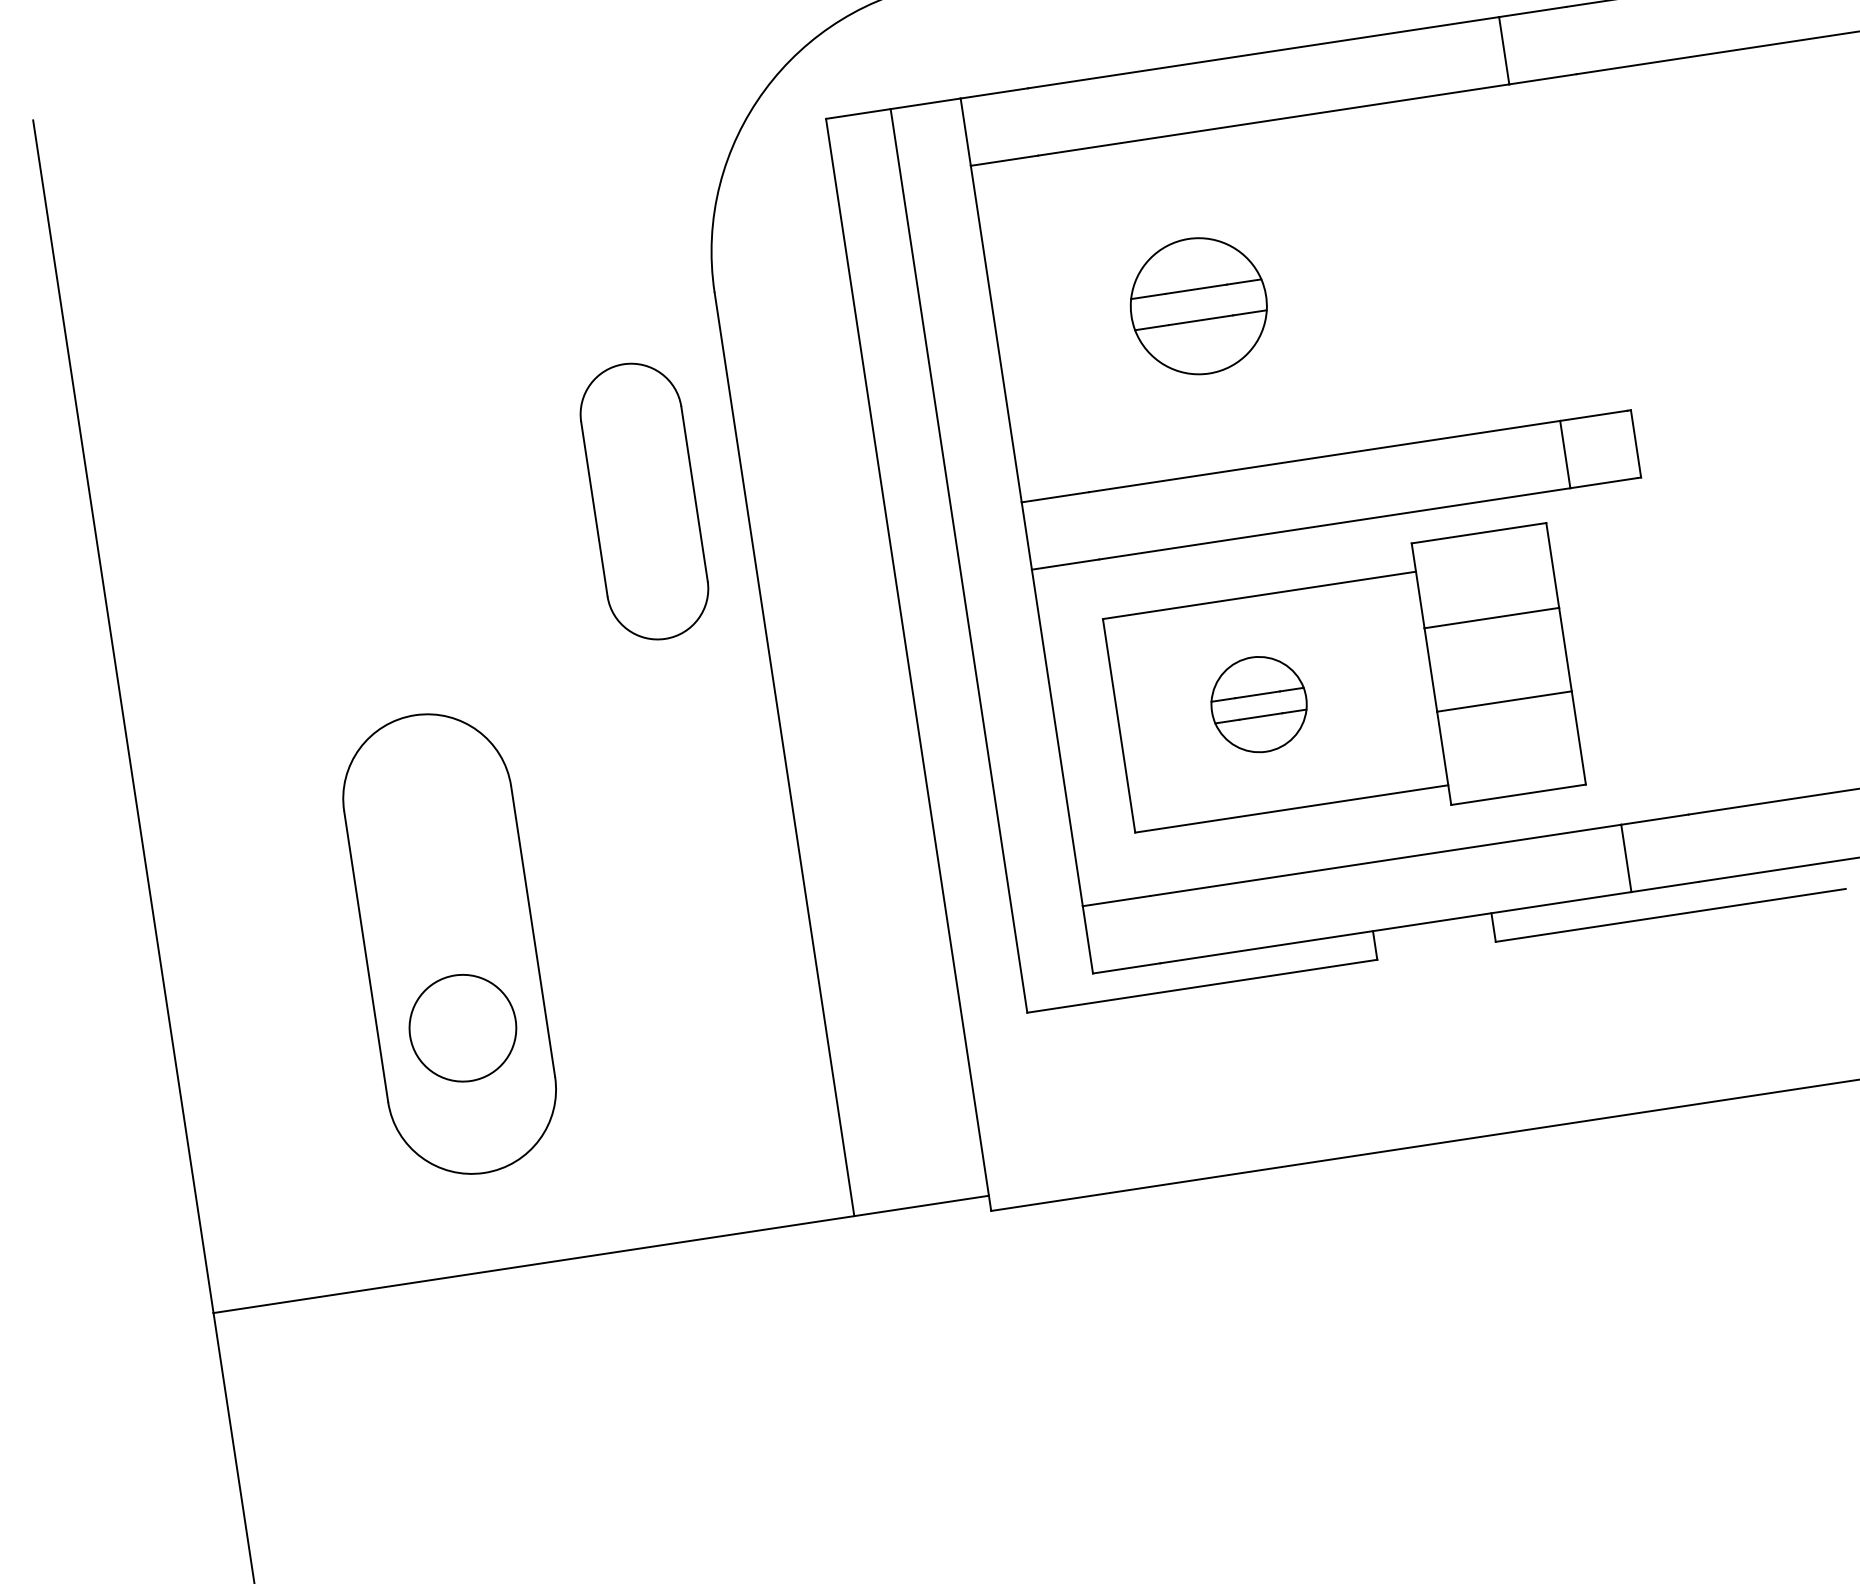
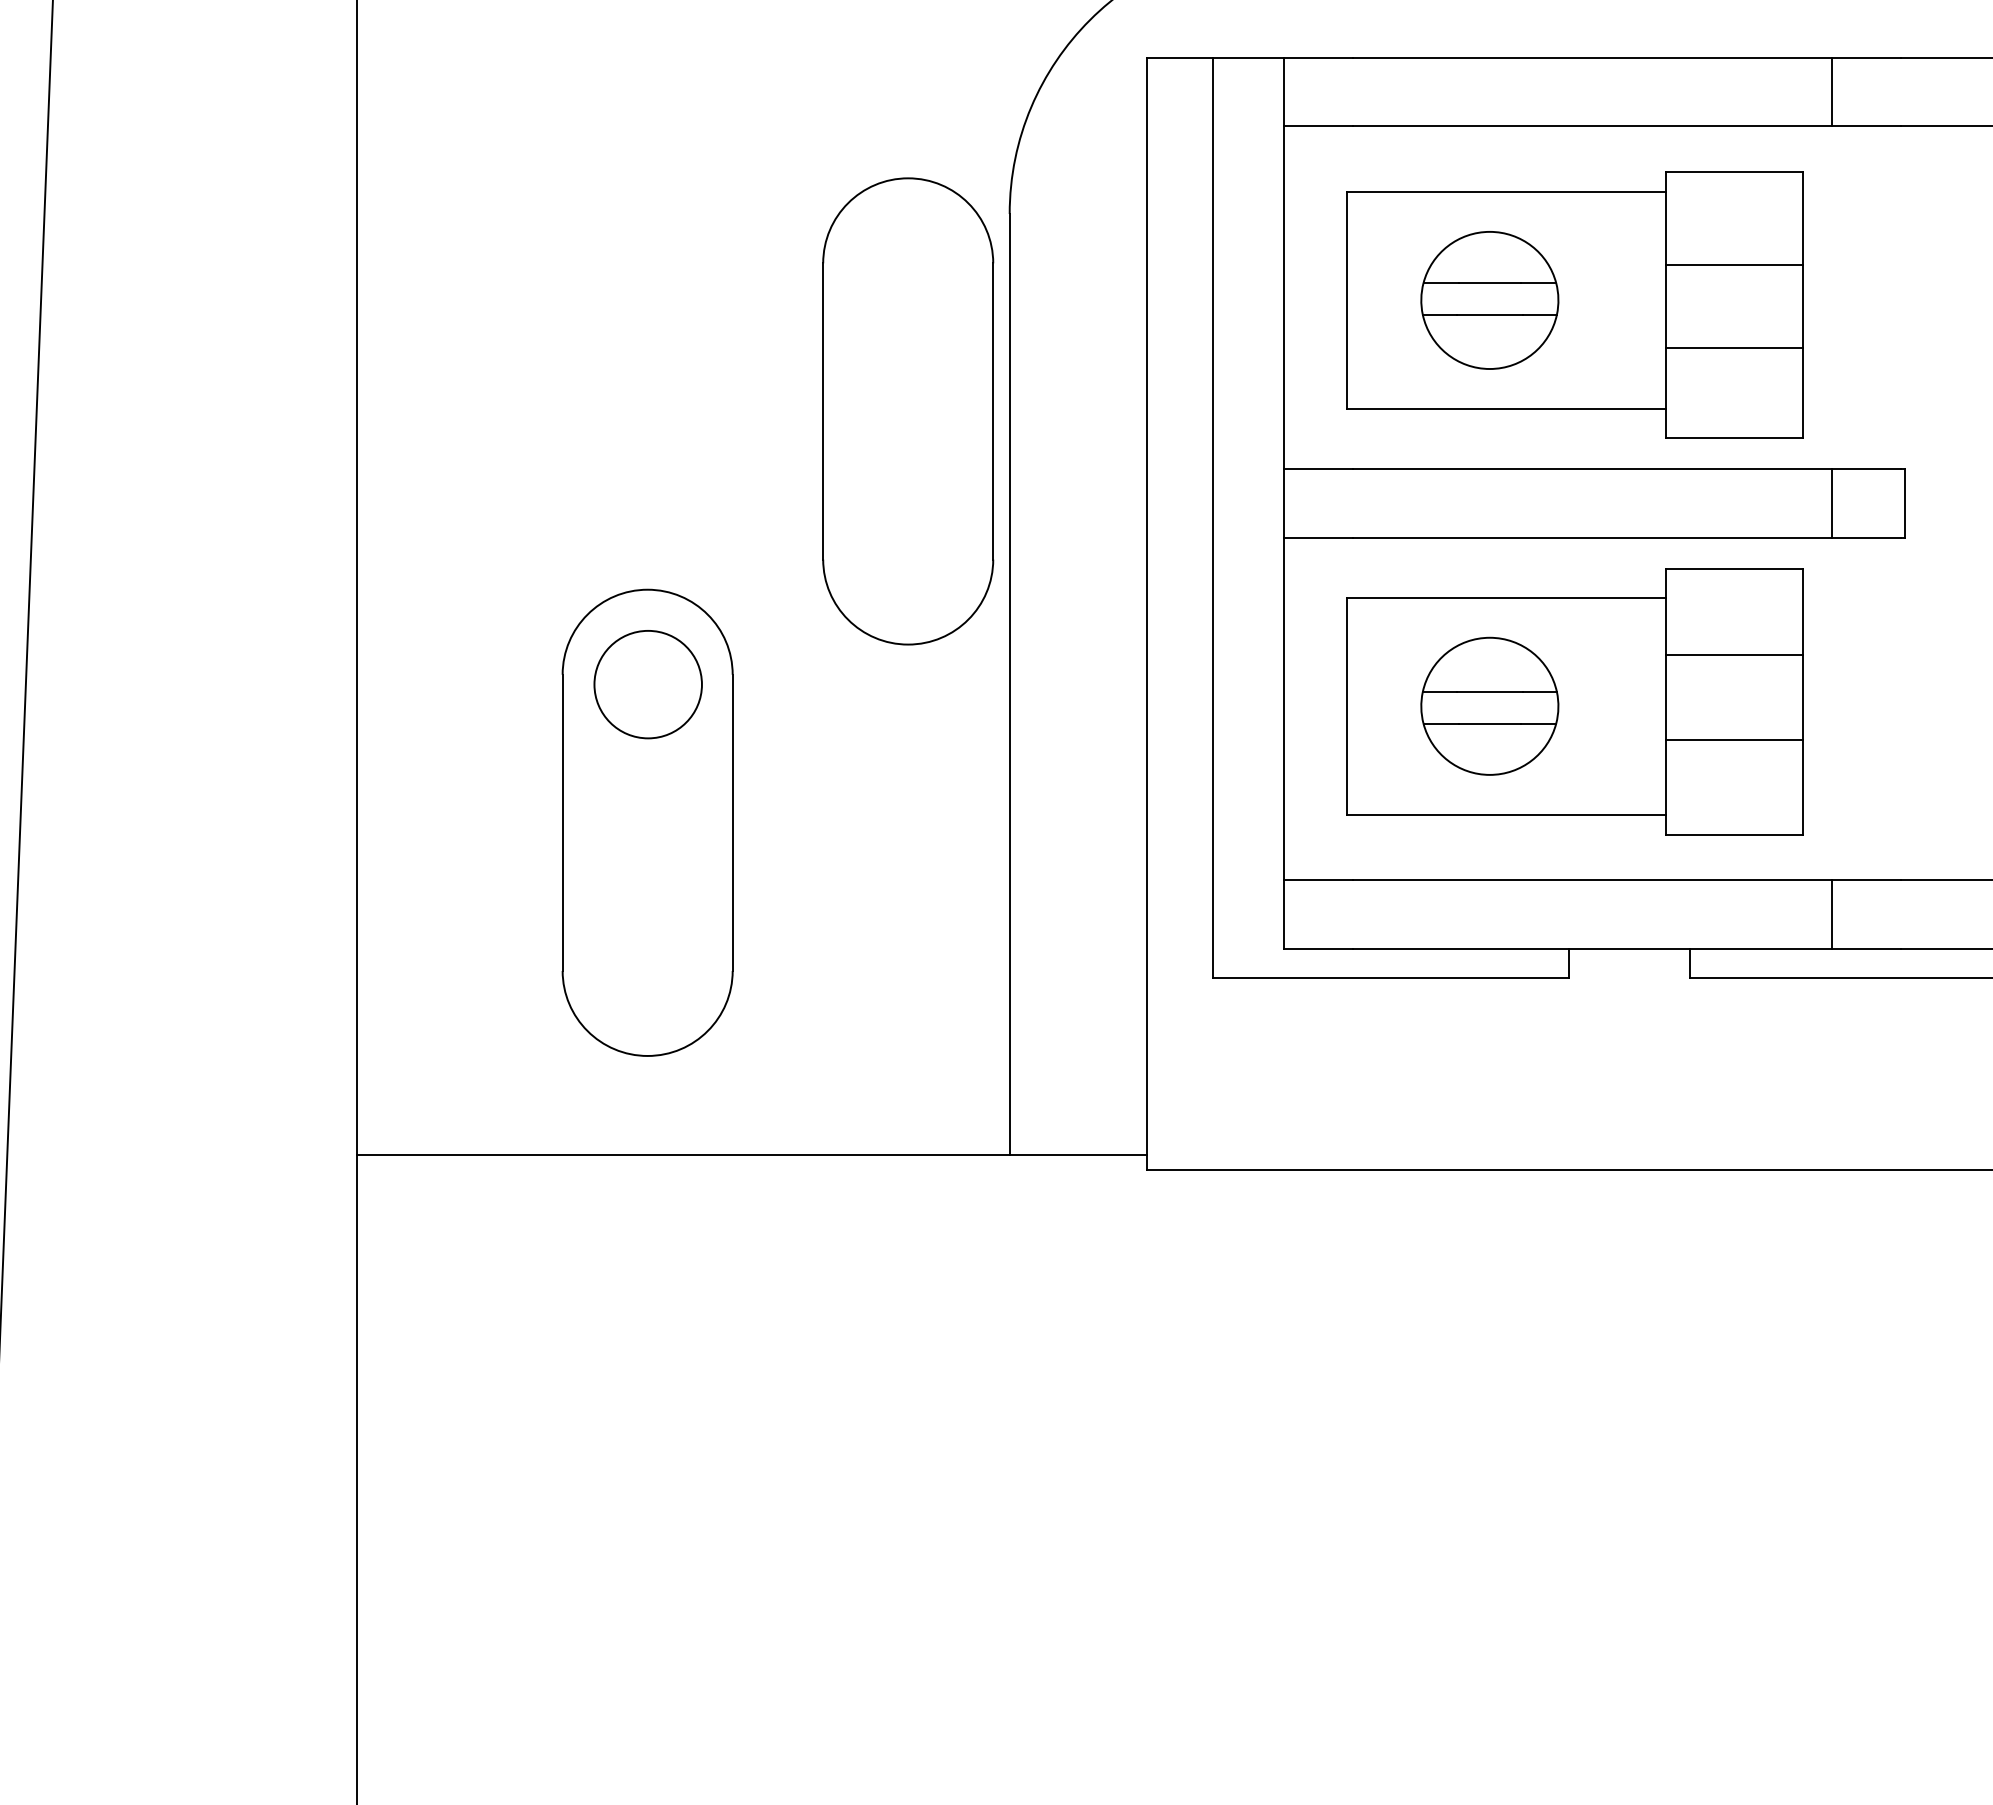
part: (1282, 297) -> (1574, 304), added
part: (644, 501) -> (908, 411), size x1.67
part: (1258, 703) -> (1489, 705), size x1.43
circle: (462, 1028) -> (647, 684), moved

